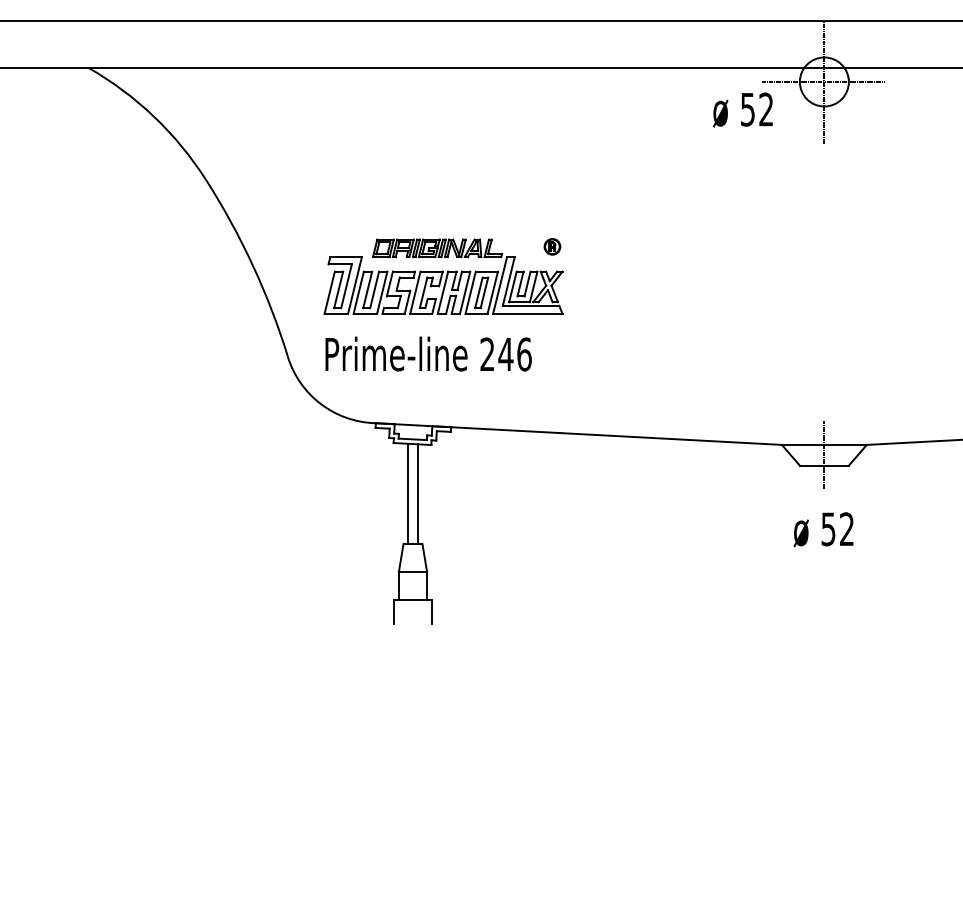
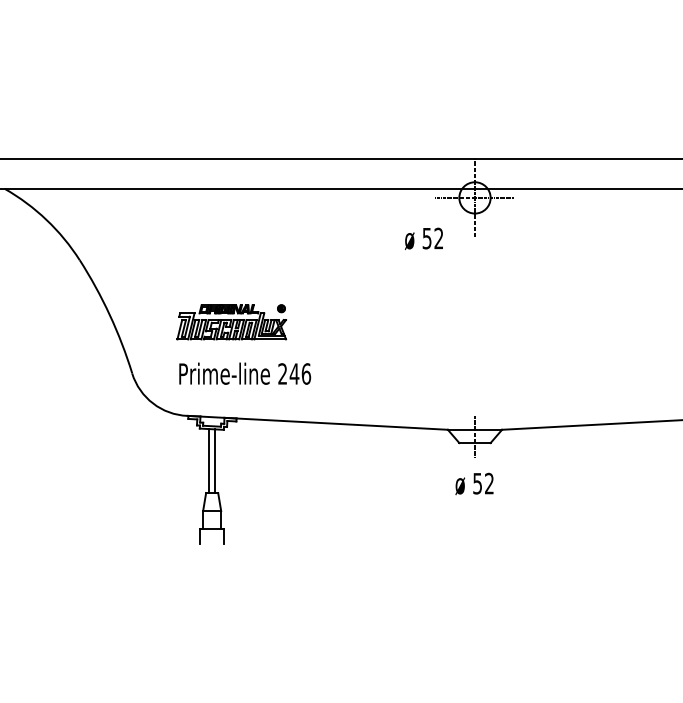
text: (742, 109) -> (423, 238), moved
part: (443, 276) -> (231, 322), size x0.71
text: (429, 353) -> (245, 373), moved

